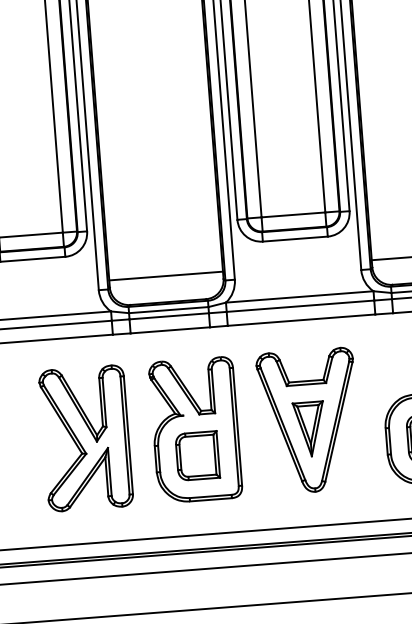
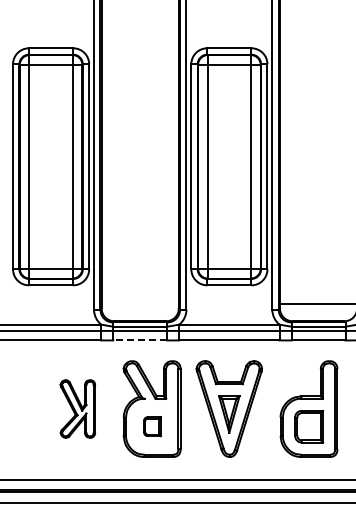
line: (165, 276) -> (139, 303), removed
line: (170, 330) -> (140, 340), solid -> dashed
part: (85, 437) -> (77, 408), size x0.6
part: (198, 455) -> (152, 426), size x0.6

